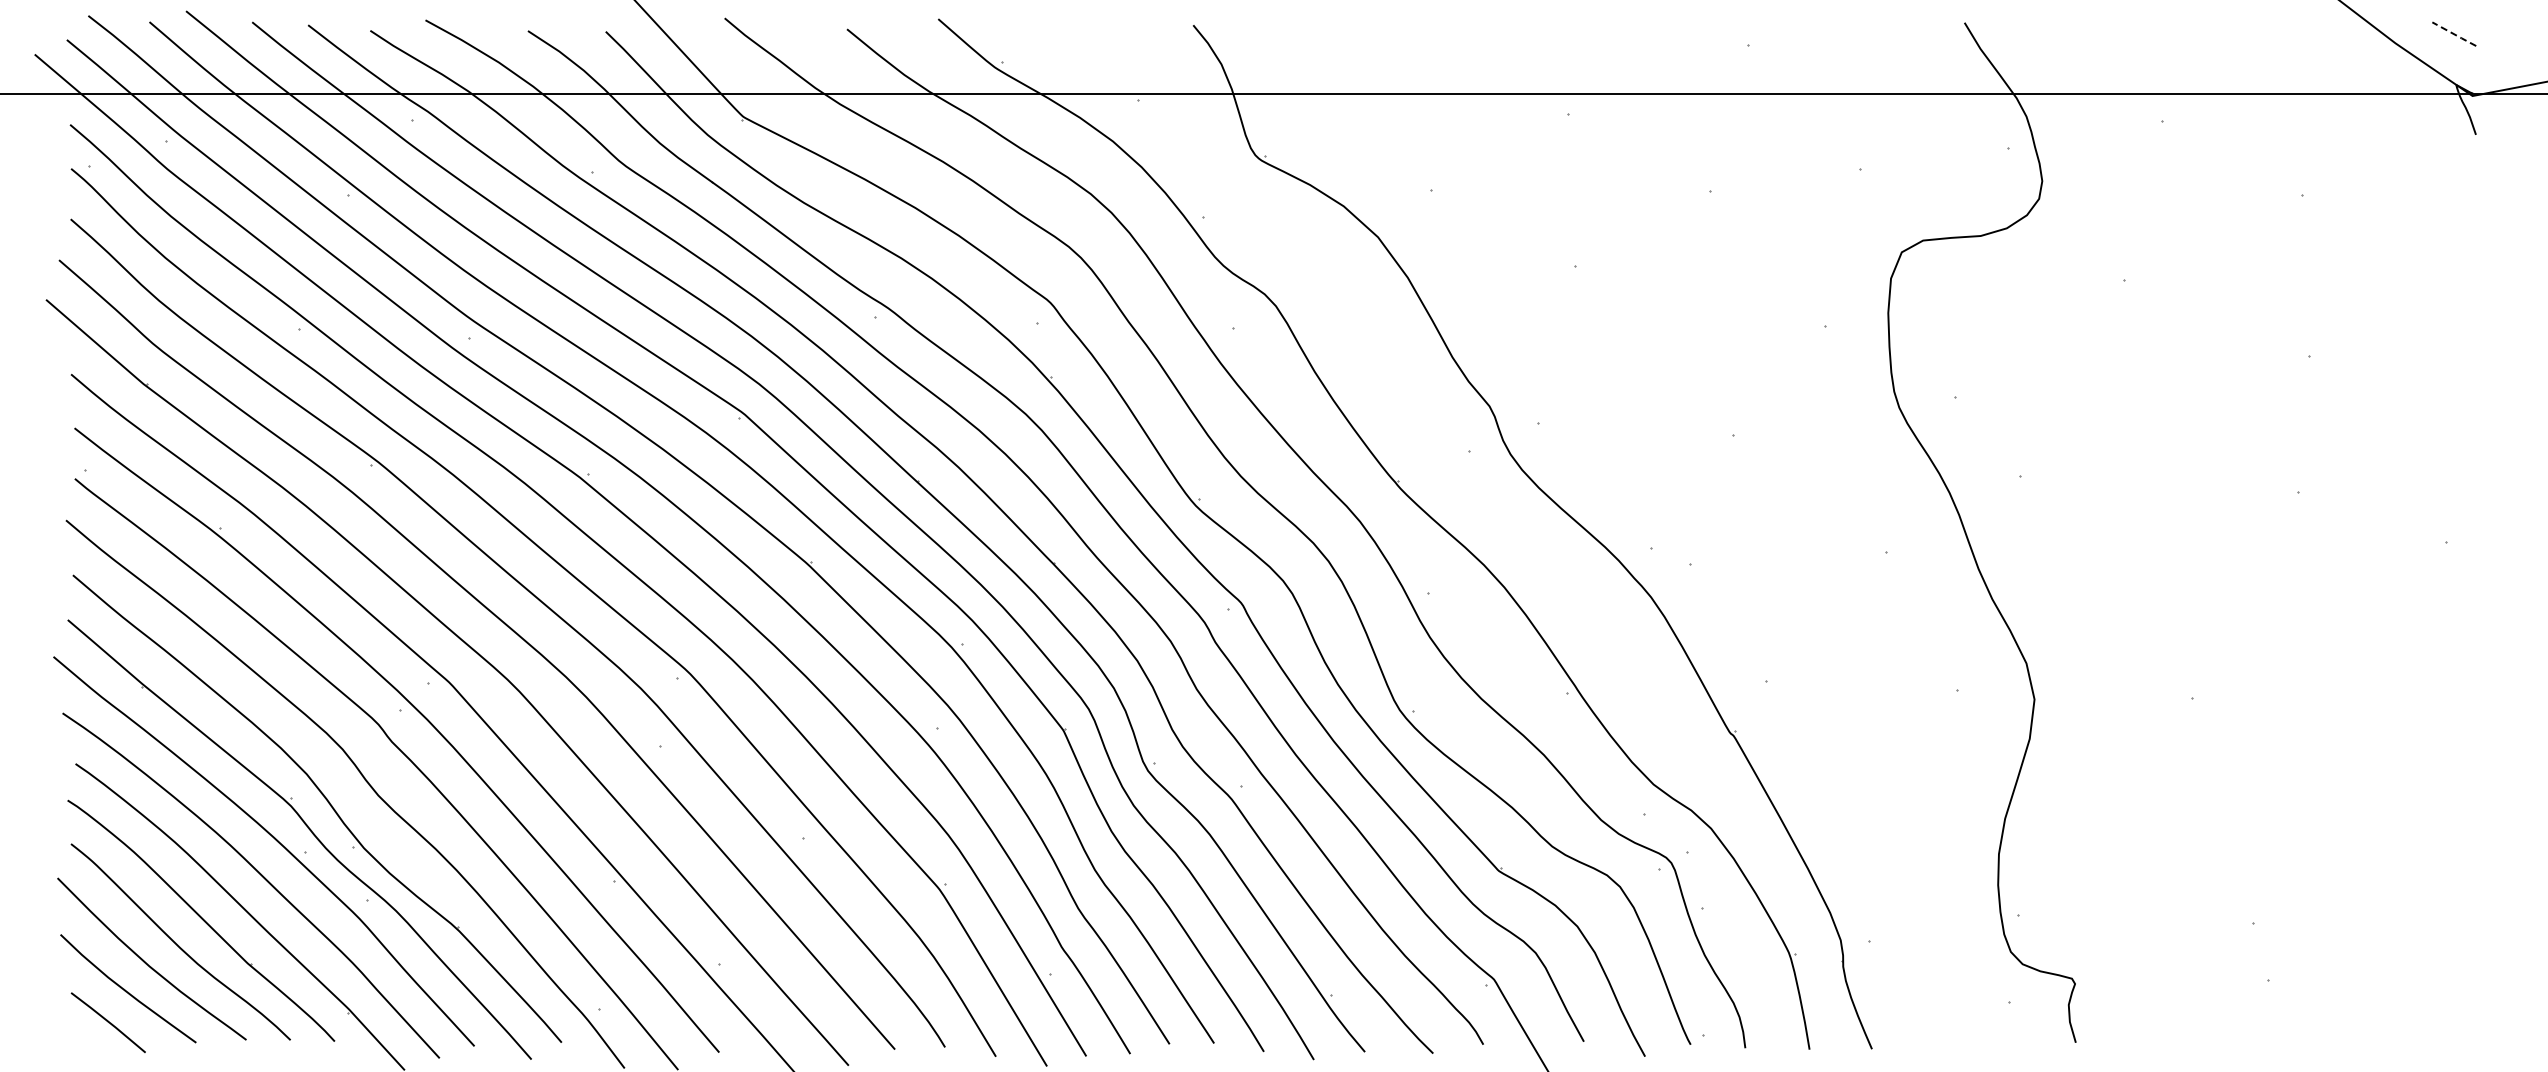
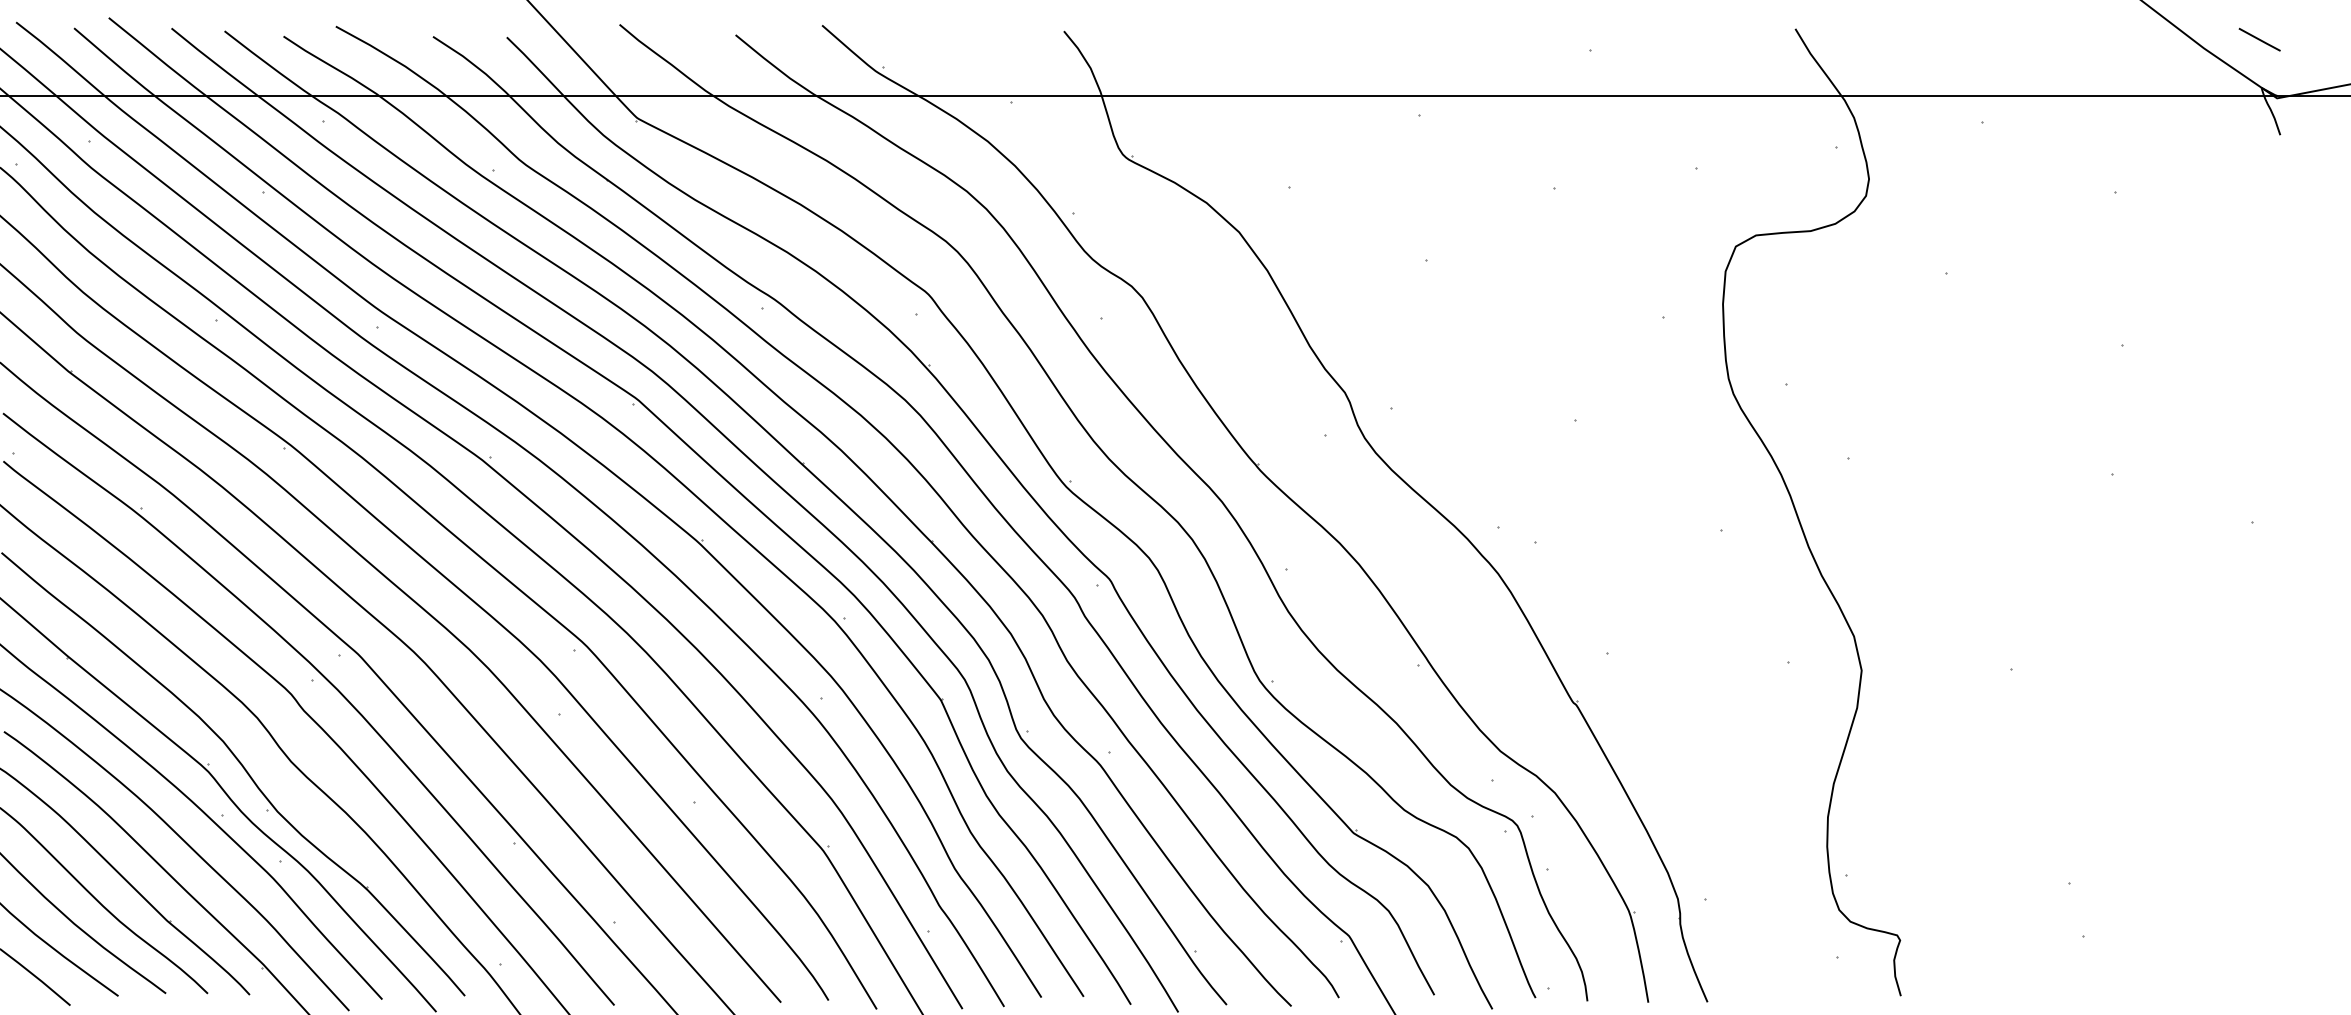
line: (2454, 34) -> (2259, 40), dashed -> solid

